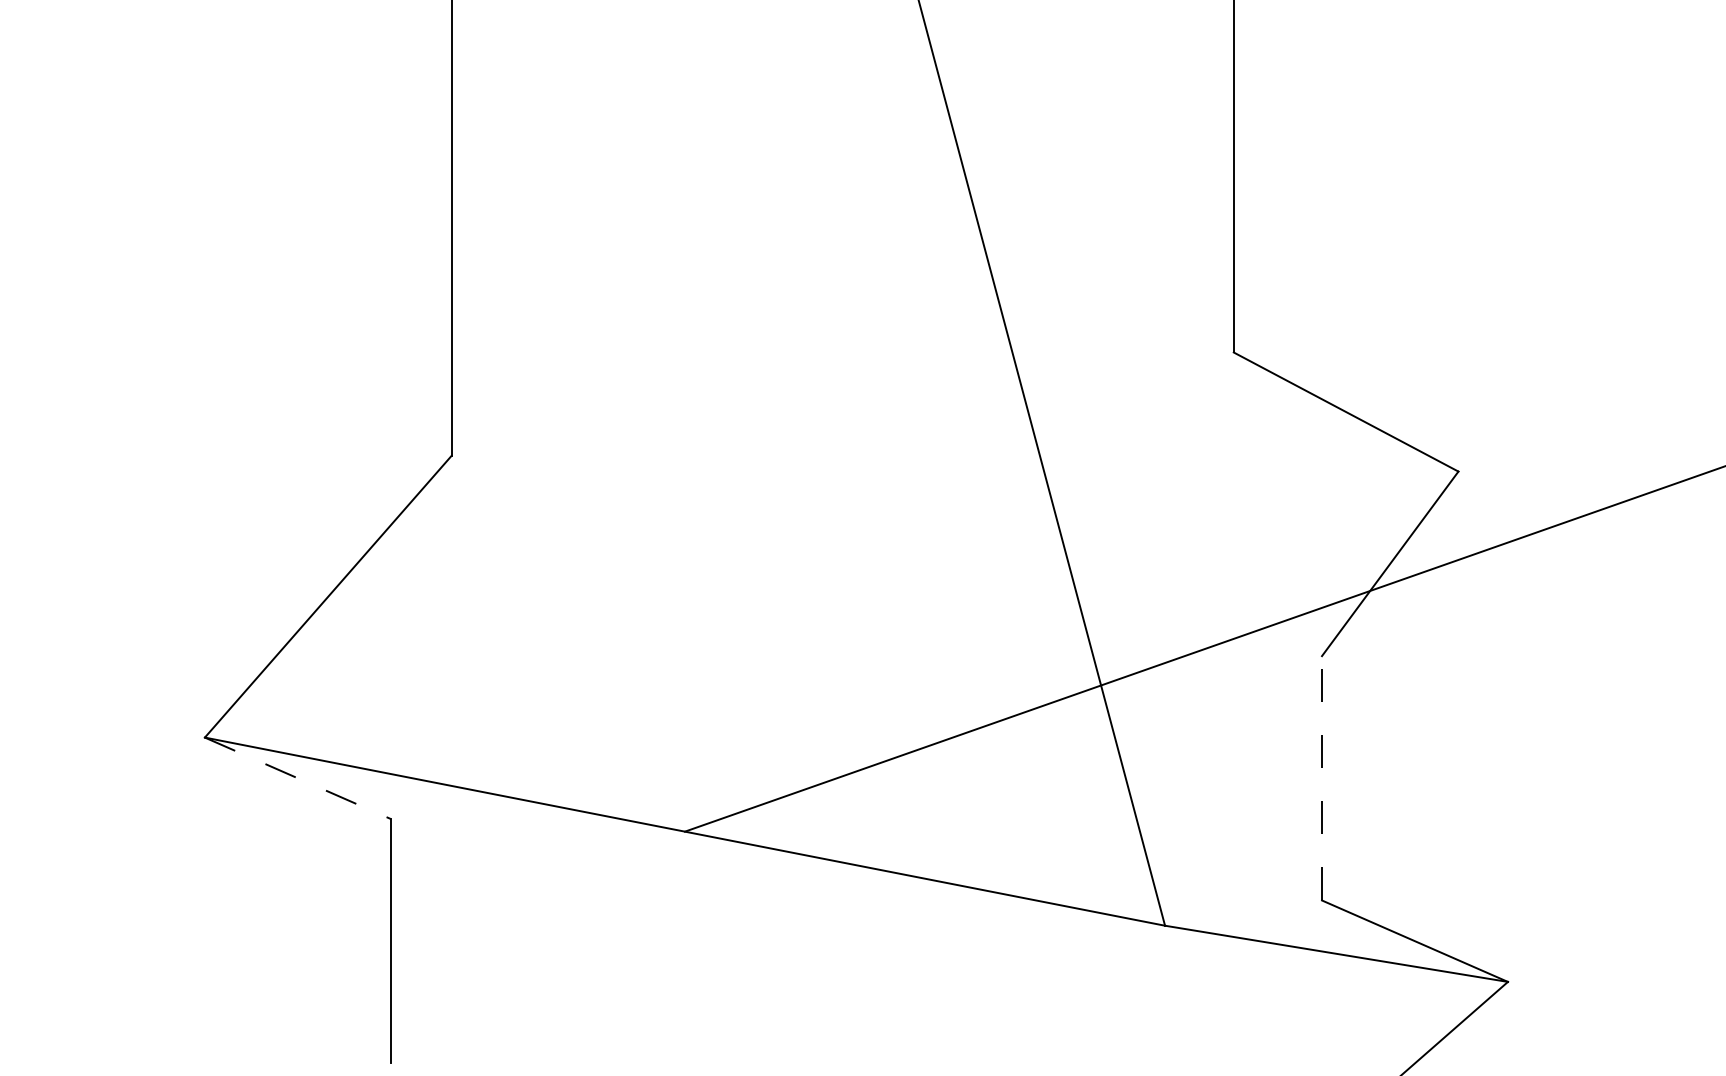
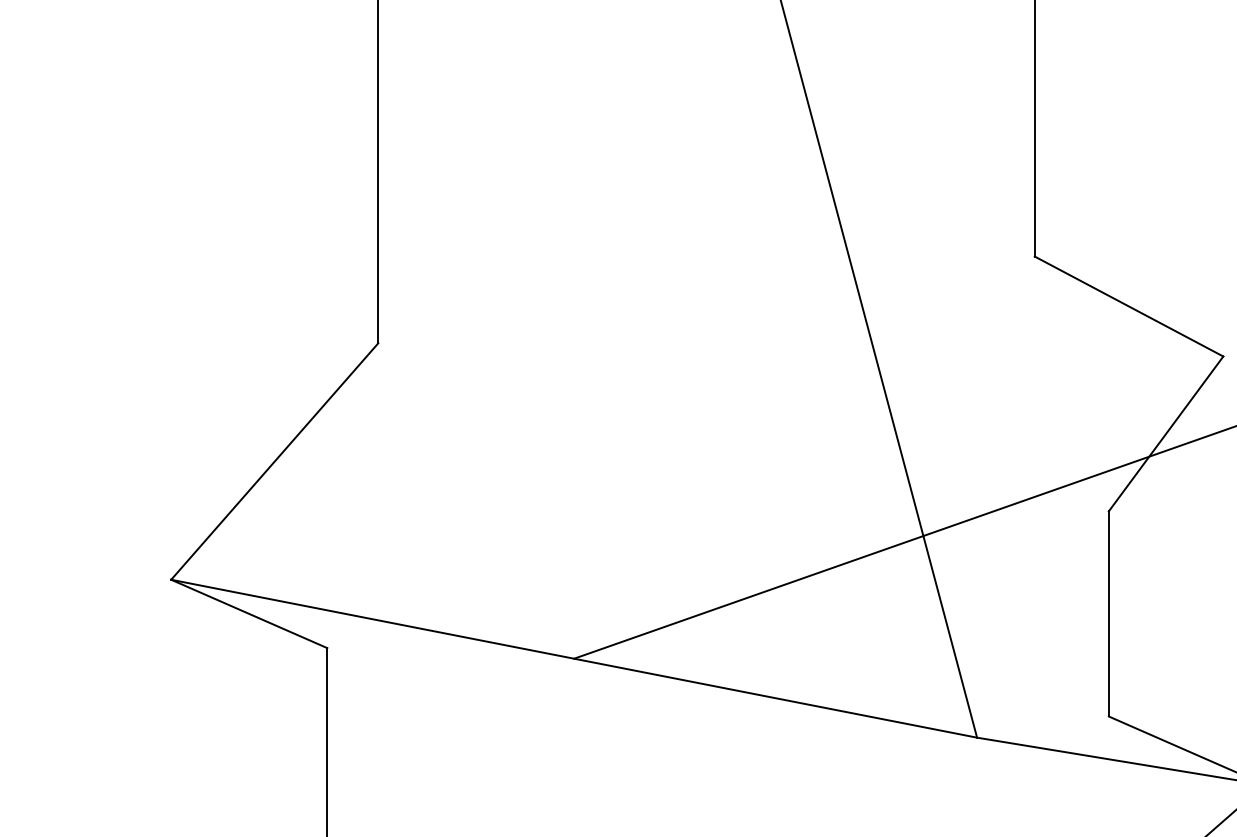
line: (1322, 777) -> (1109, 613), dashed -> solid
line: (297, 778) -> (248, 614), dashed -> solid

